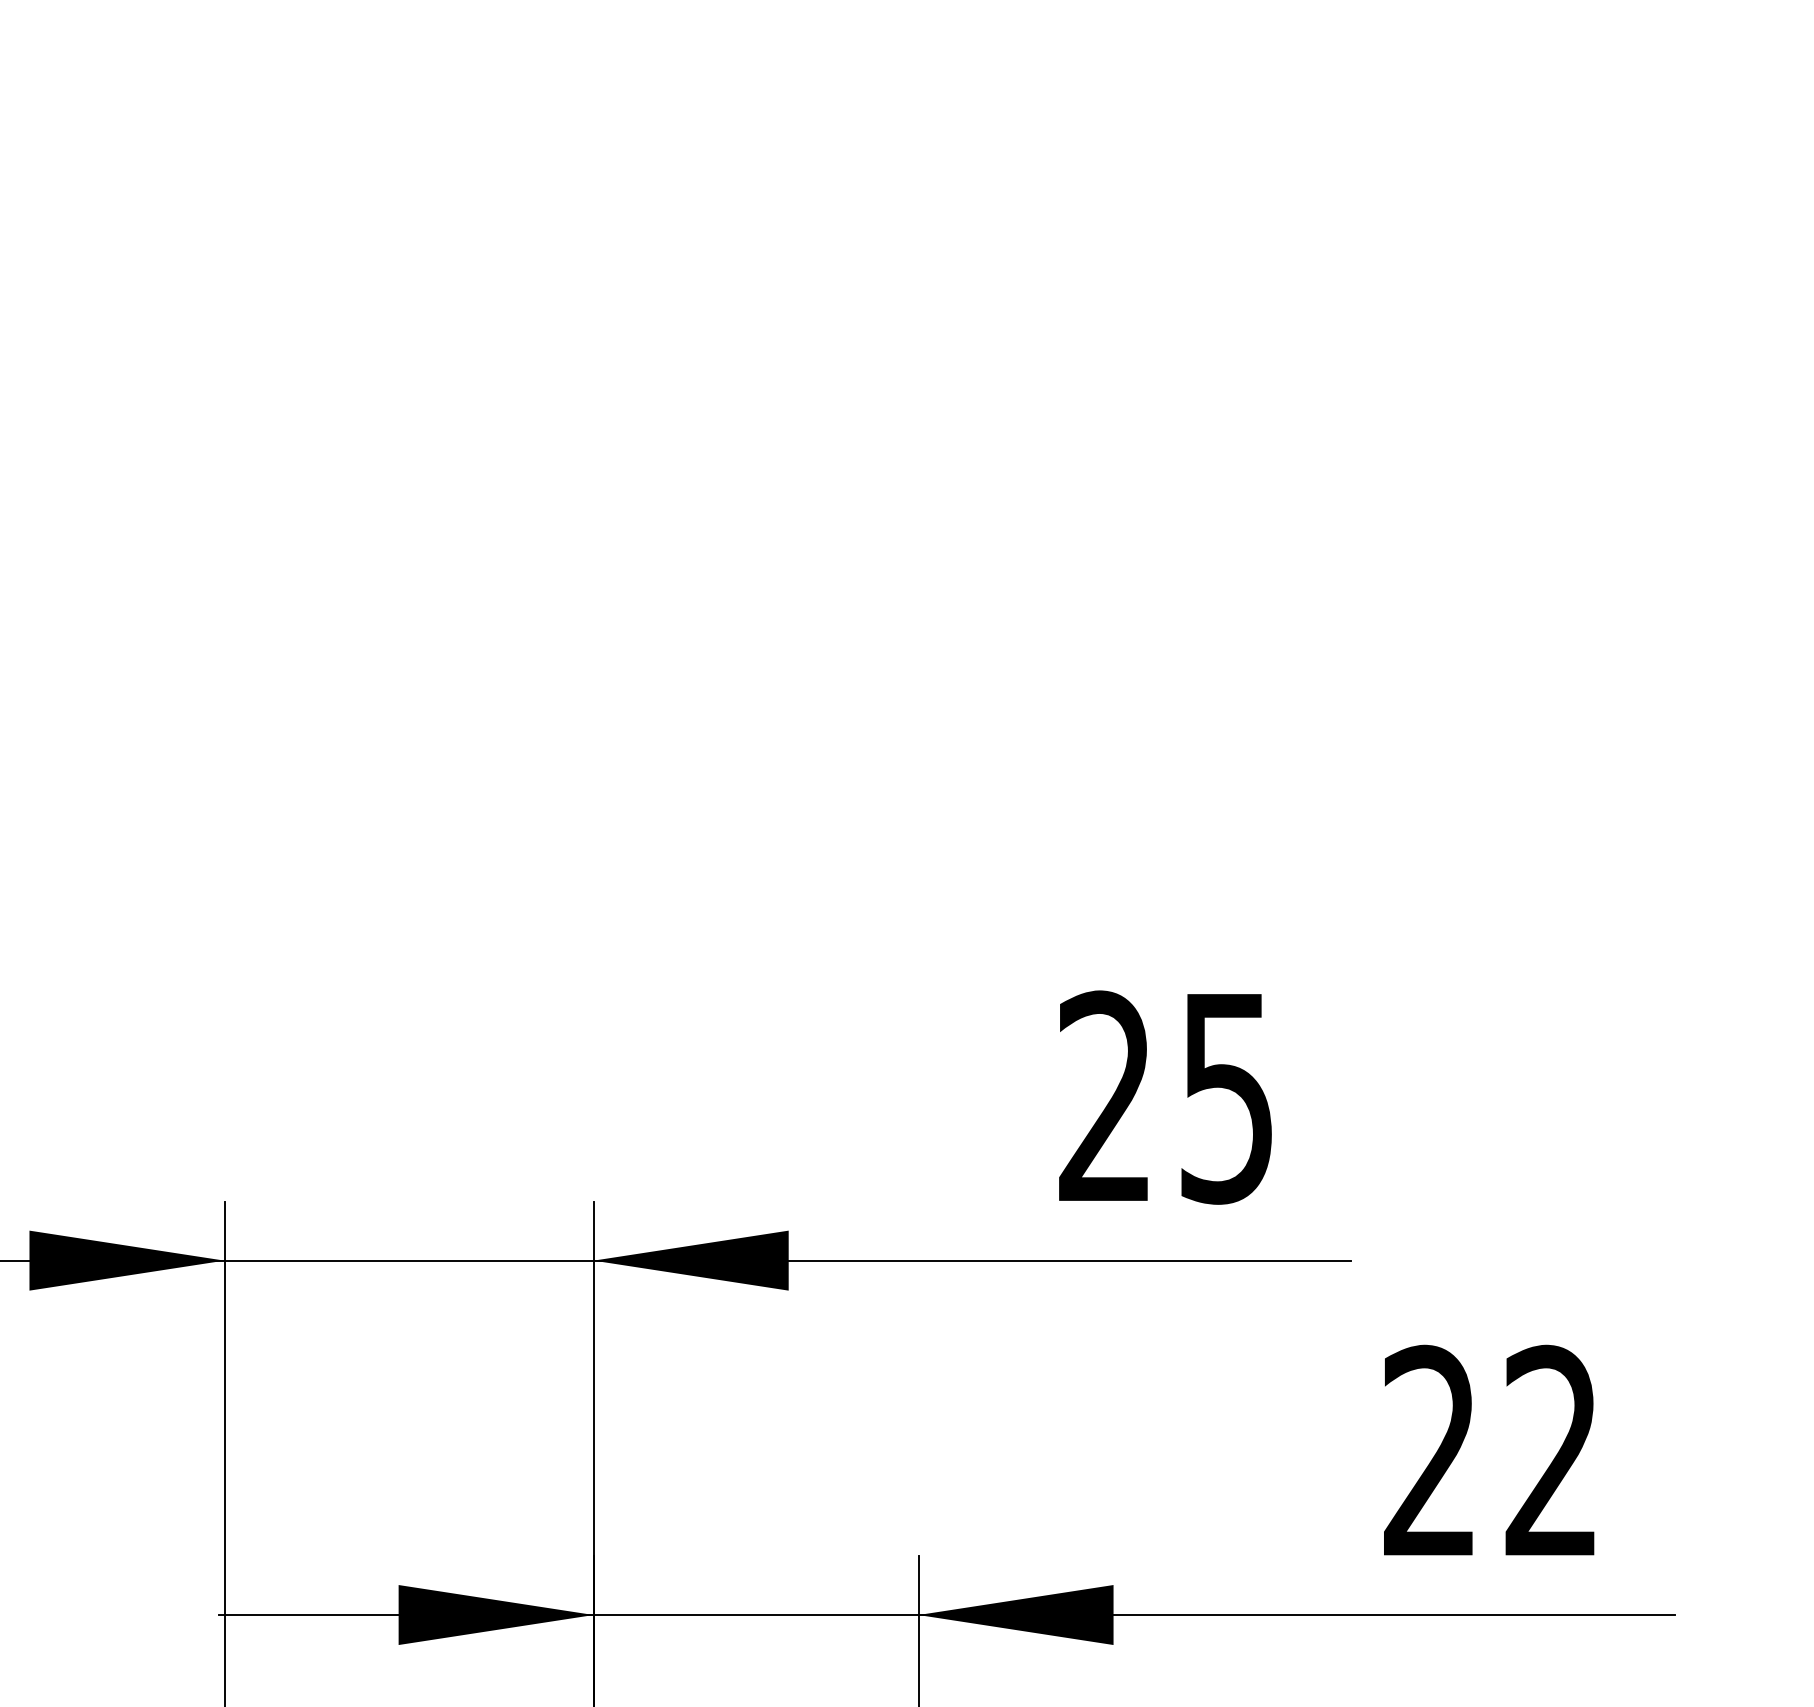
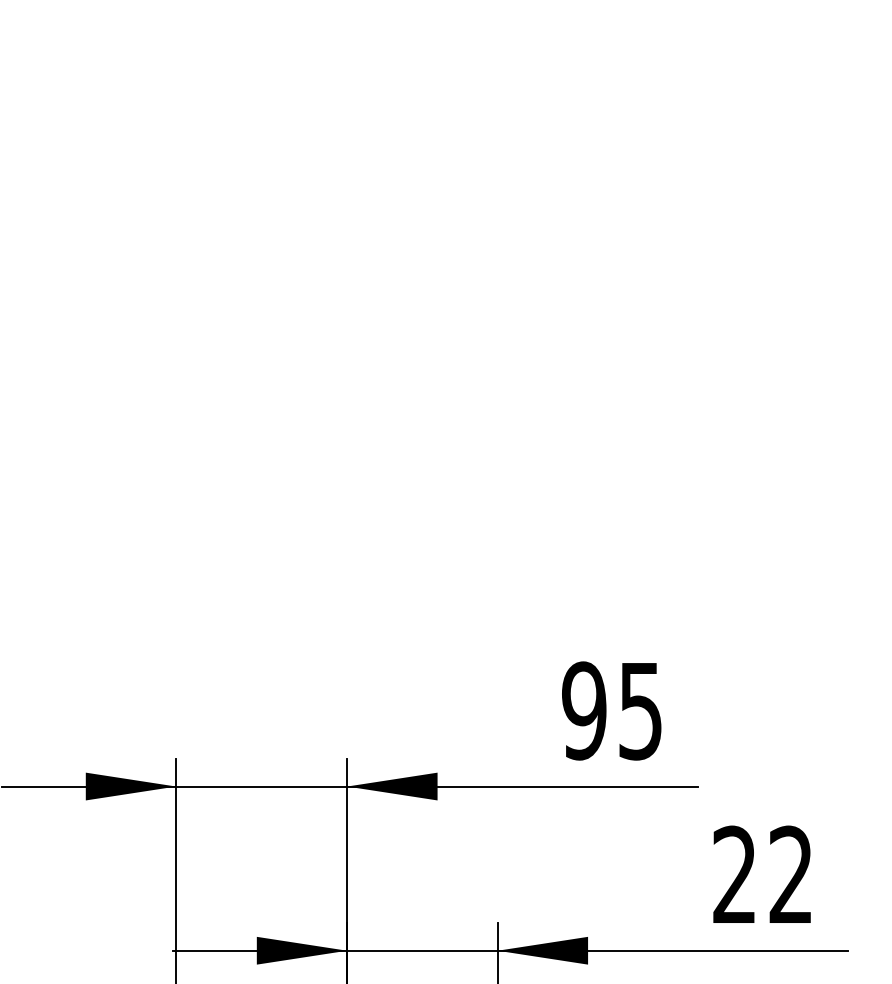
text: (1105, 1096) -> (584, 710), 25 -> 95

